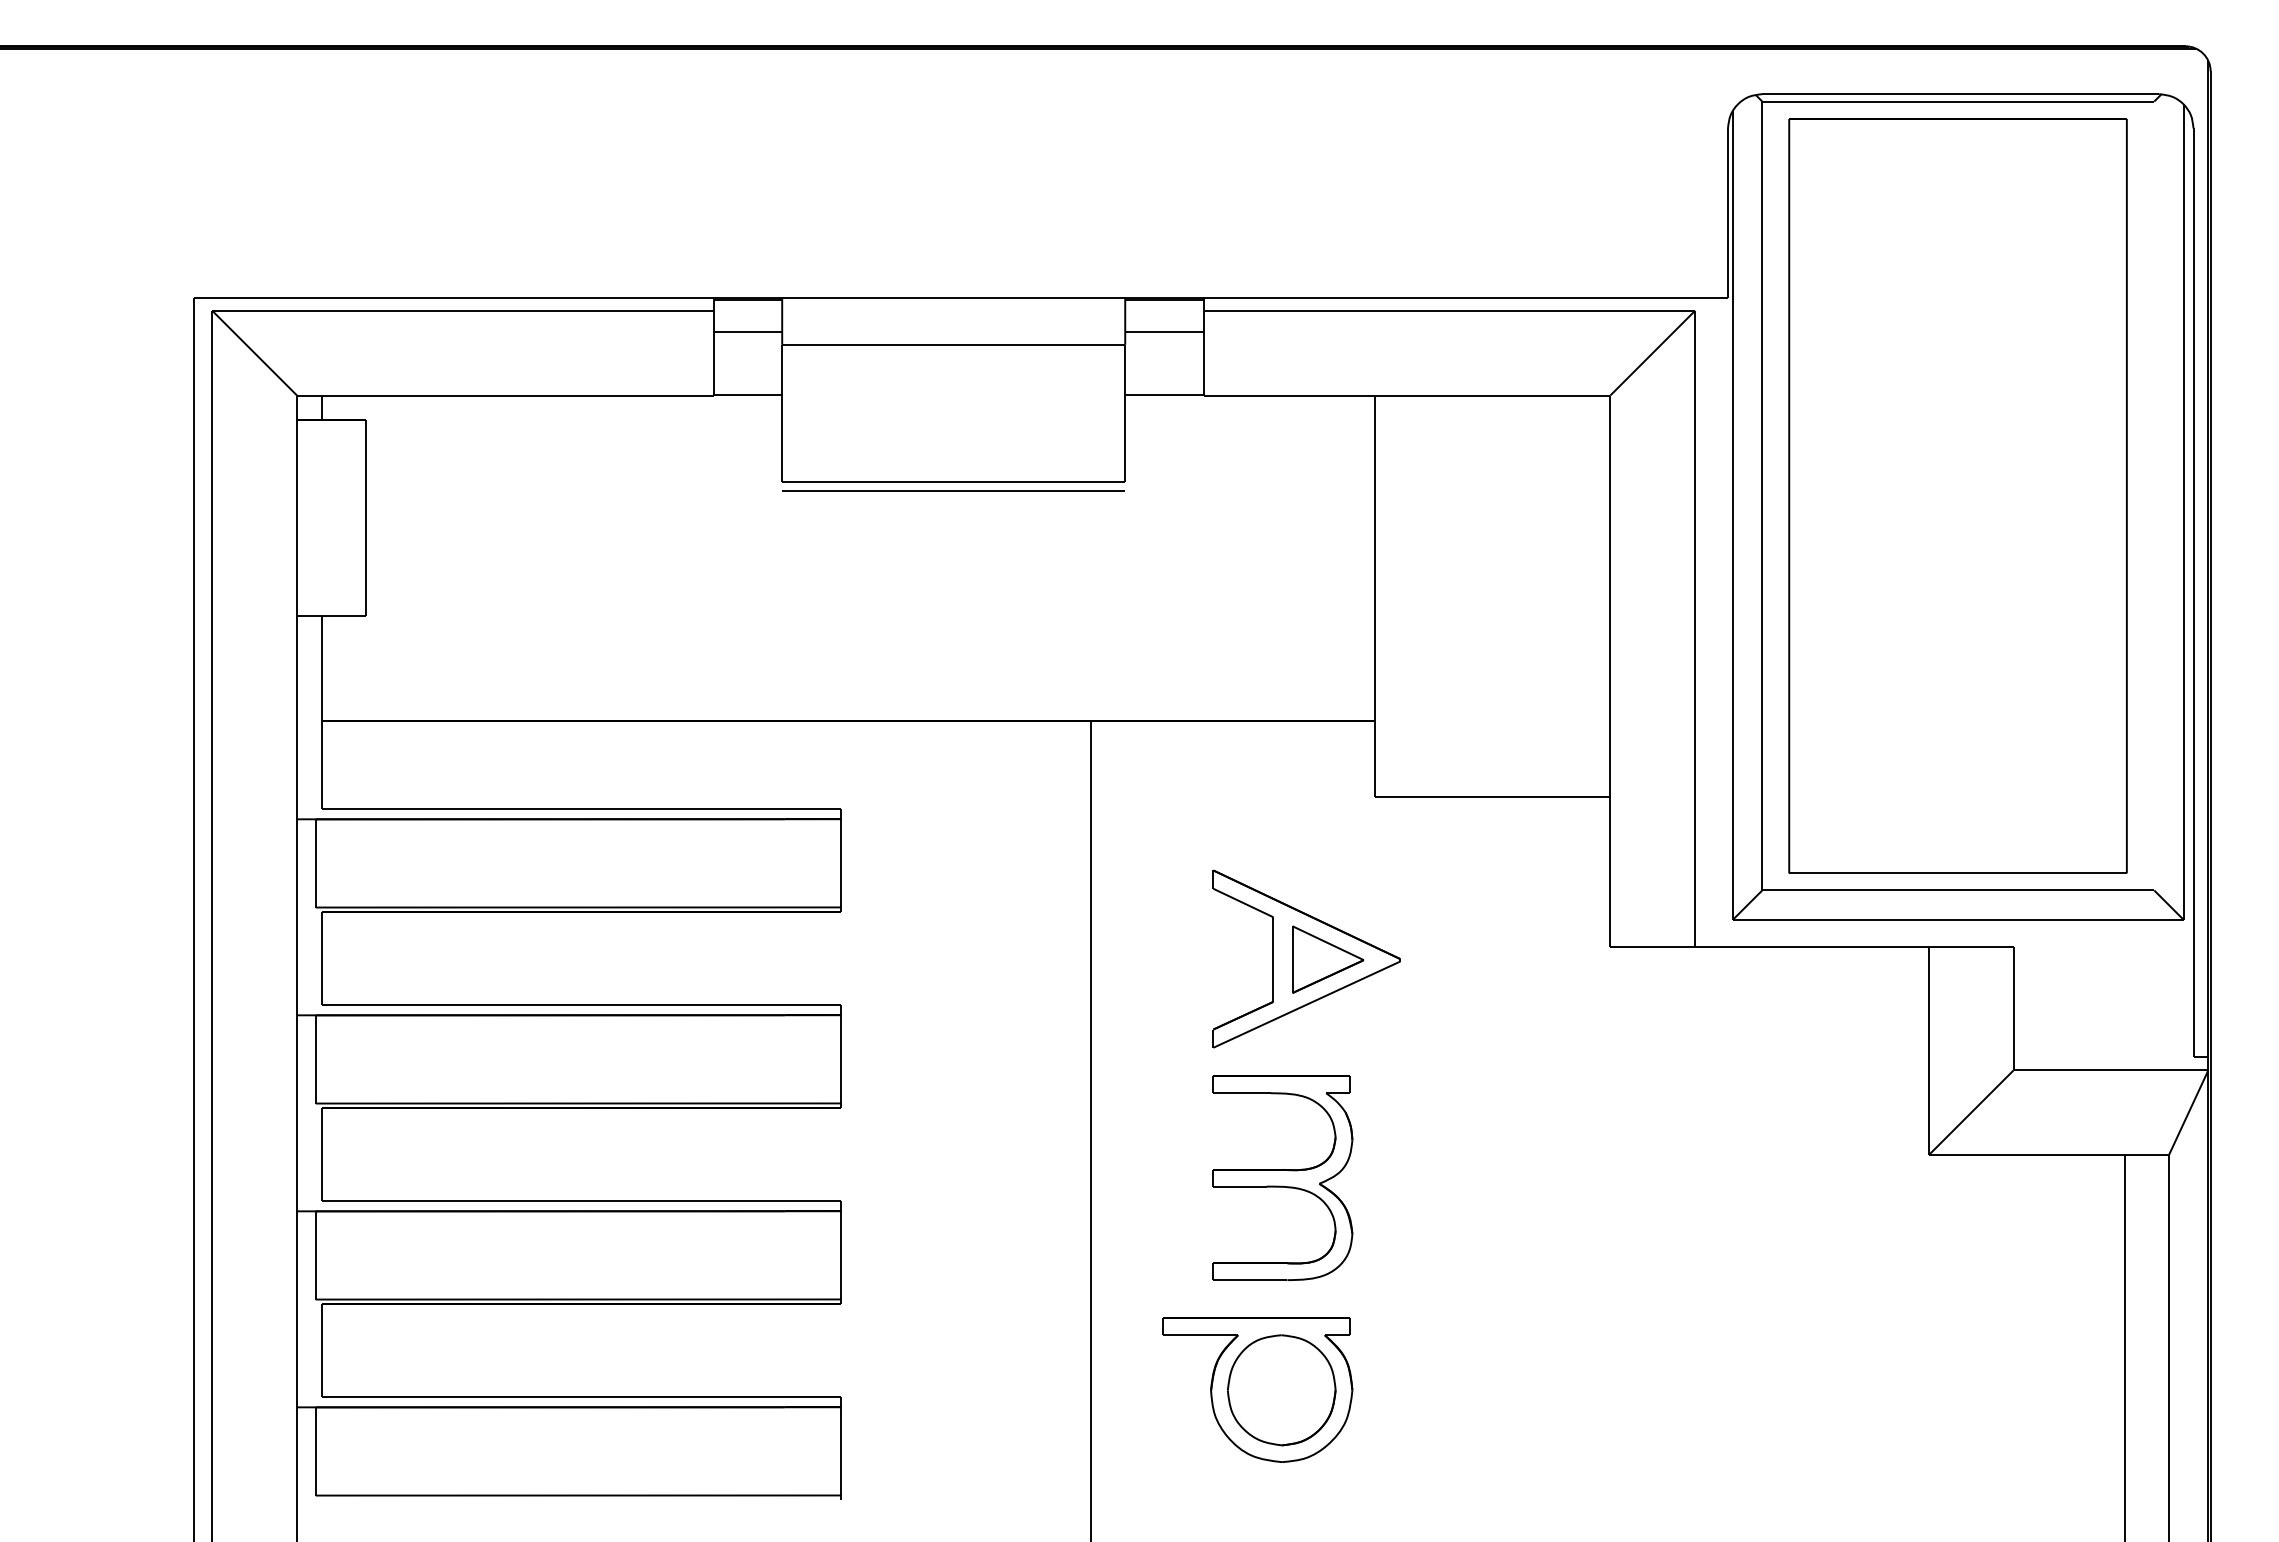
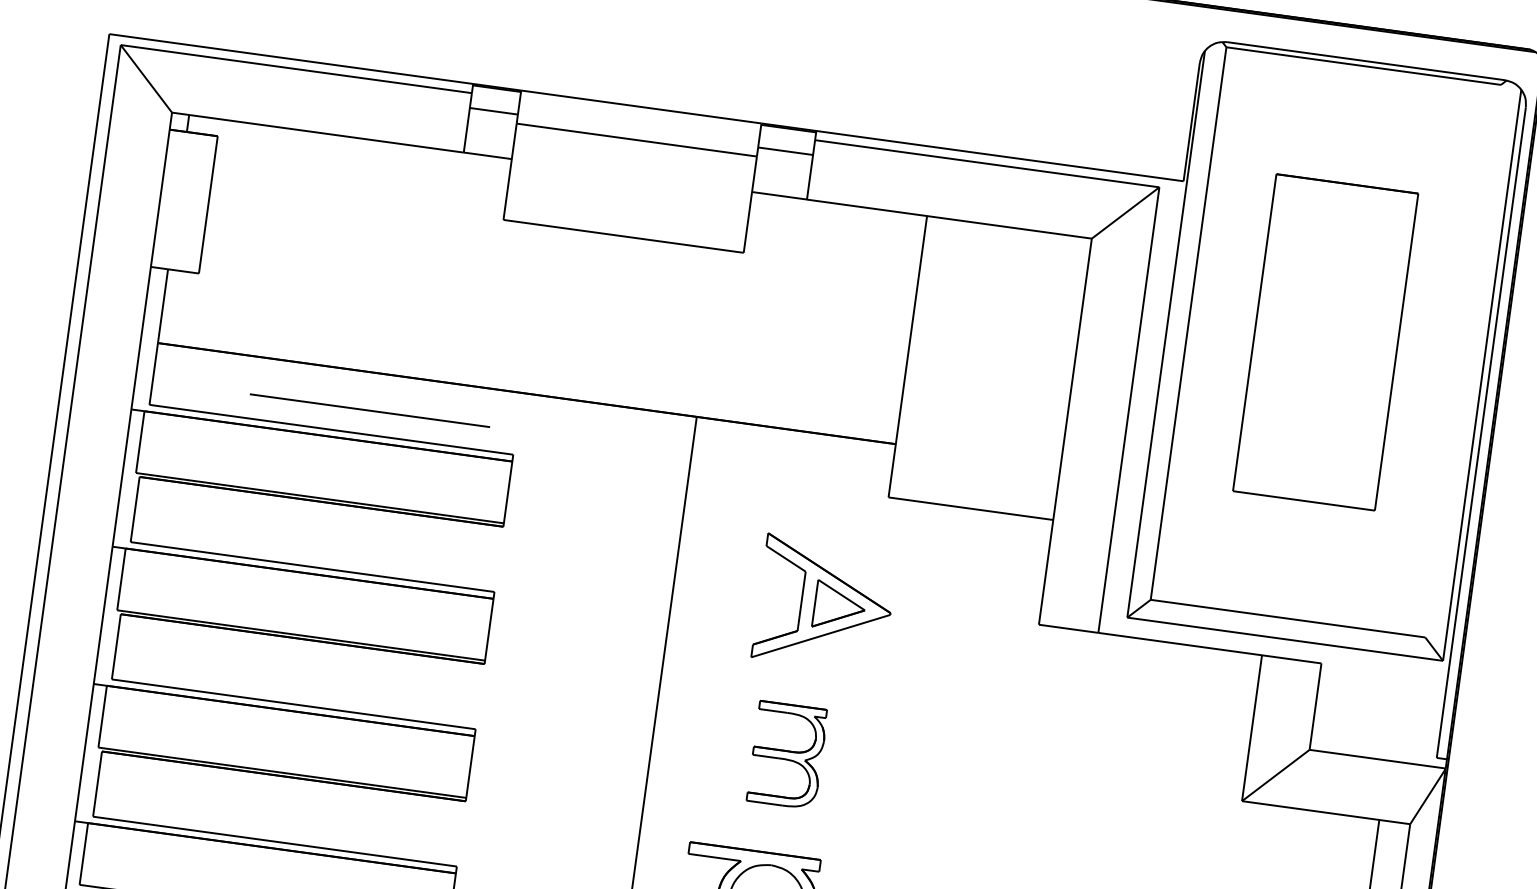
line: (953, 490) -> (369, 410), moved
part: (1957, 495) -> (1325, 341), size x0.6
part: (1282, 1177) -> (787, 754), size x0.7

